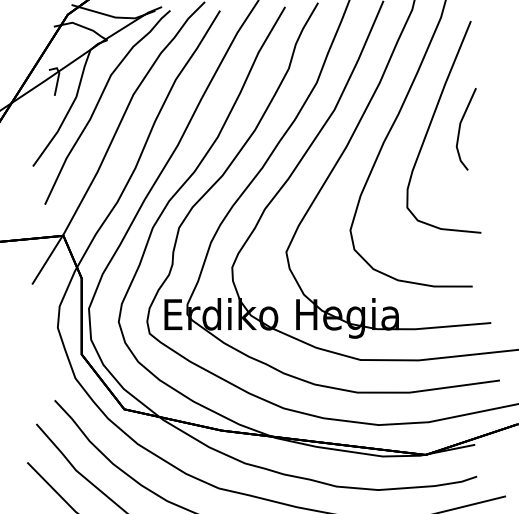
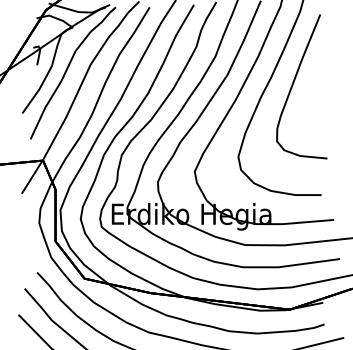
part: (465, 129) -> (316, 88), removed

